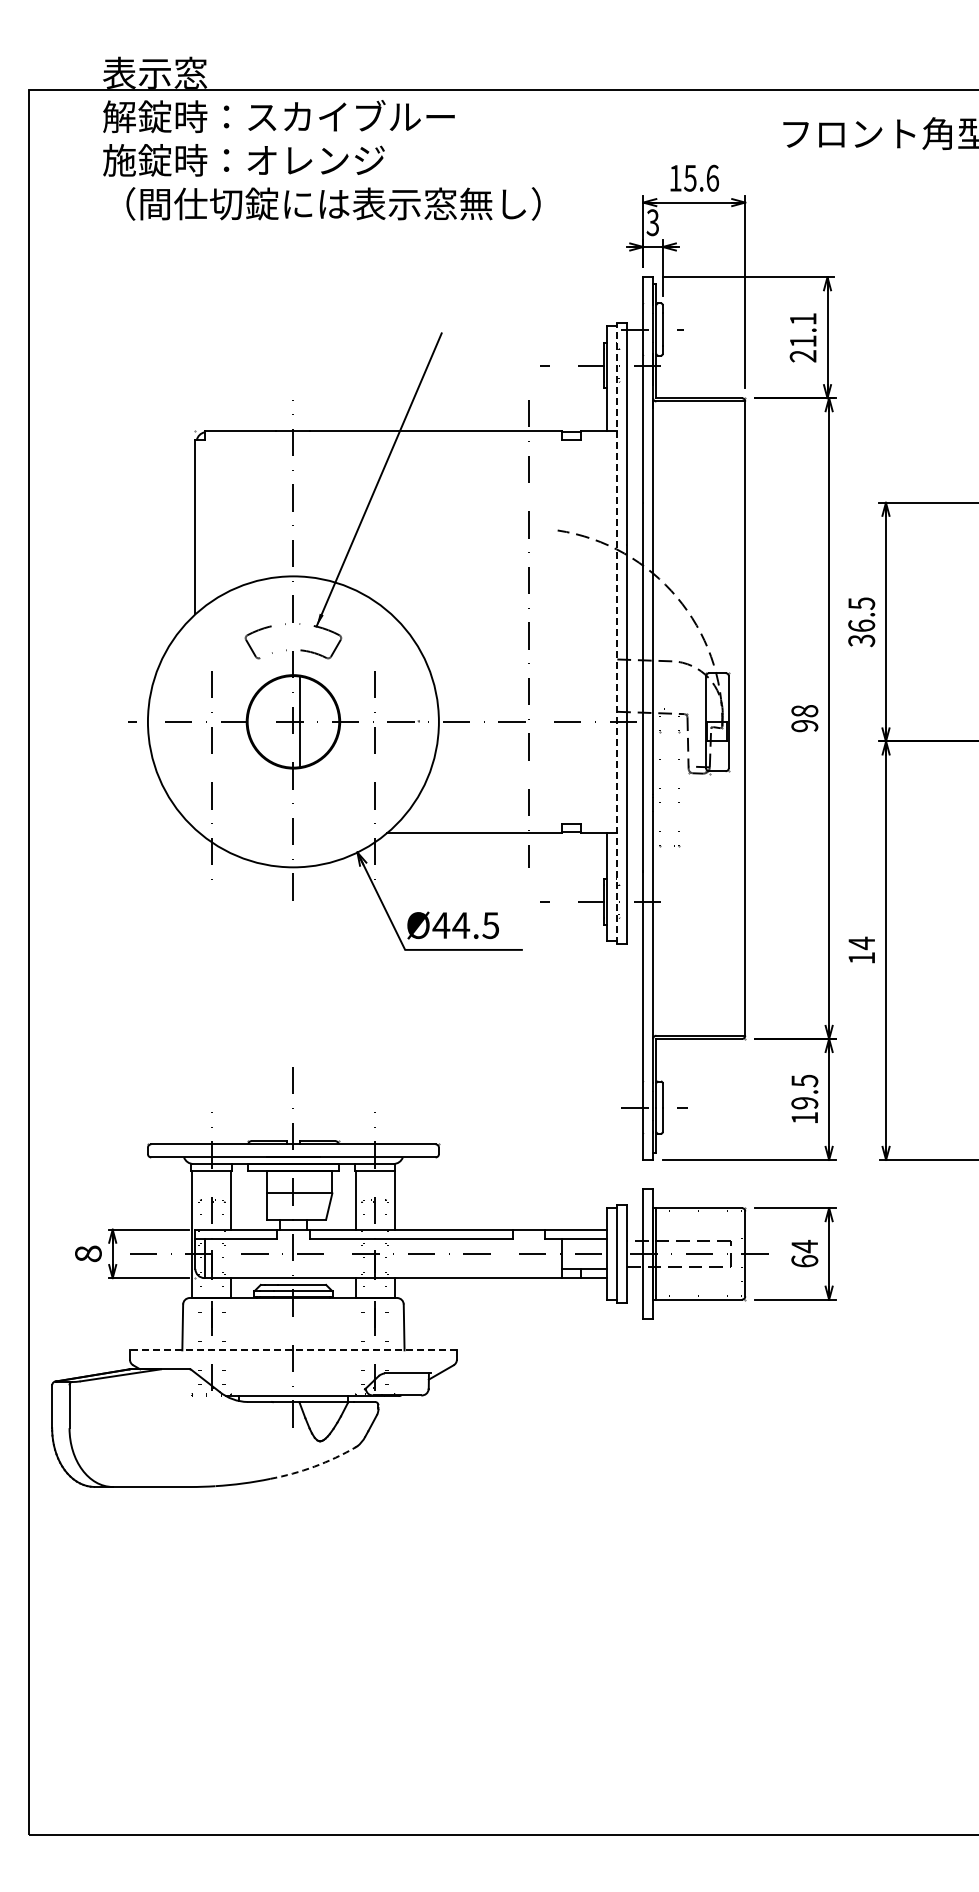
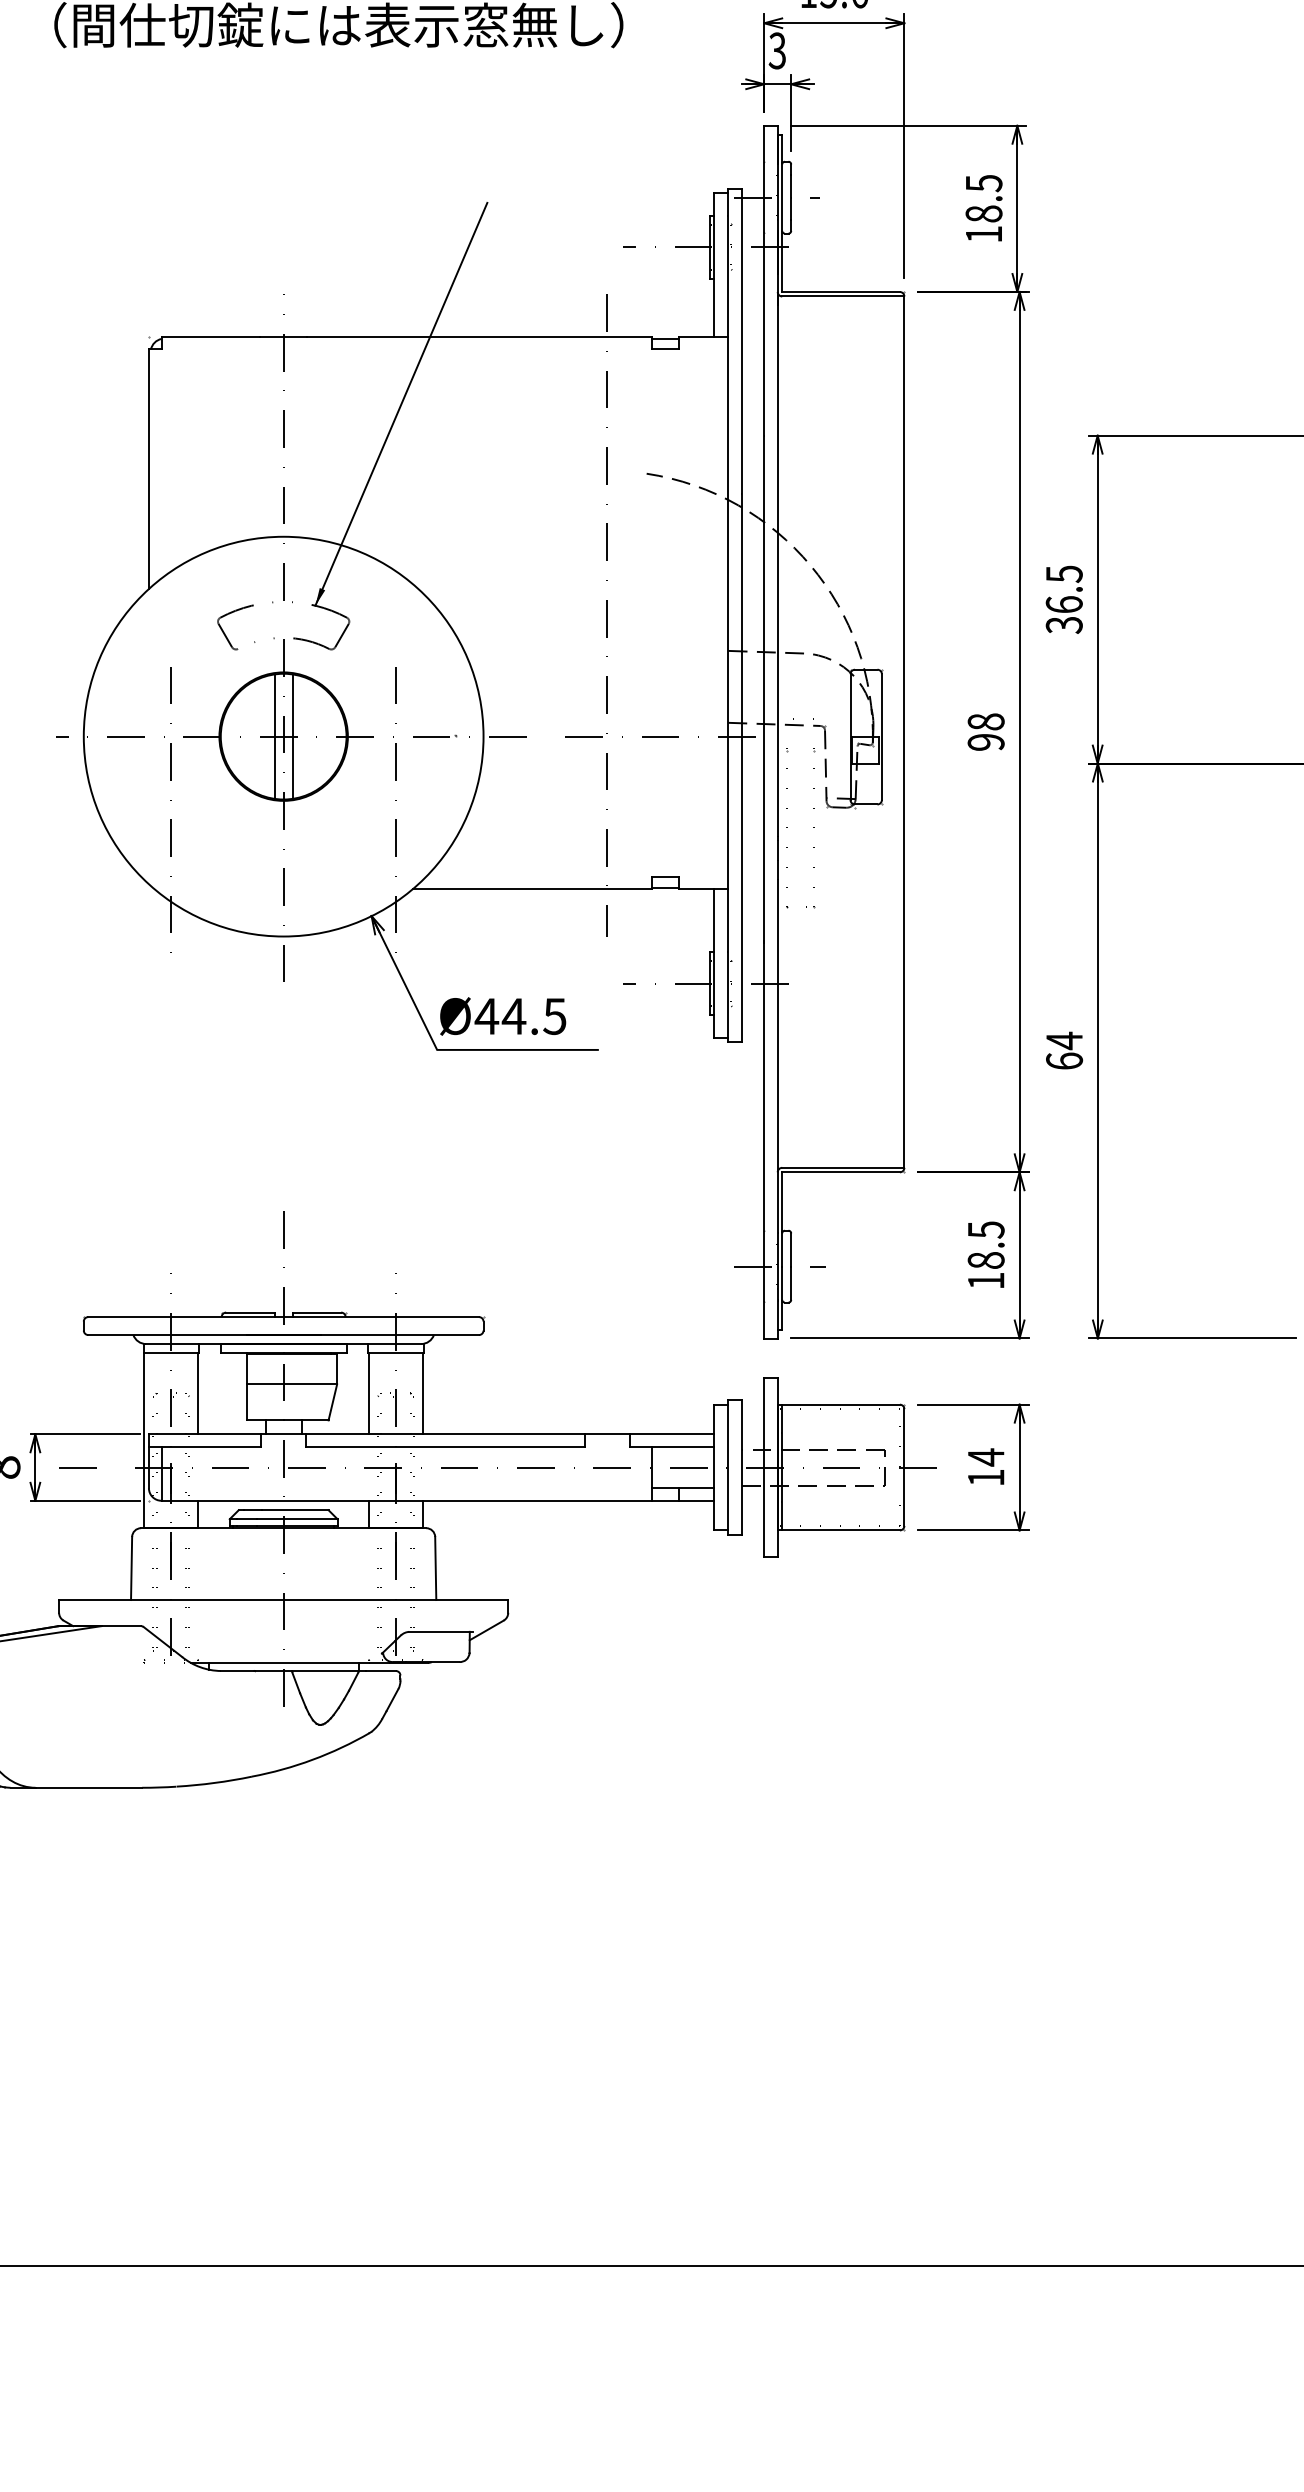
text: (802, 337) -> (983, 208), 21.1 -> 18.5
line: (617, 633) -> (728, 615), dashed -> solid
line: (286, 721) -> (274, 736), added
text: (861, 957) -> (1064, 1060), 14 -> 64
text: (804, 1103) -> (985, 1260), 19.5 -> 18.5
text: (804, 1261) -> (985, 1477), 64 -> 14
line: (292, 1350) -> (282, 1600), dashed -> solid
arc: (314, 1466) -> (312, 1759), dashed -> solid

